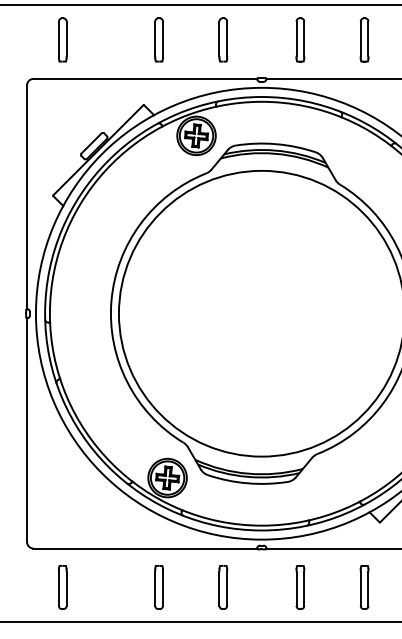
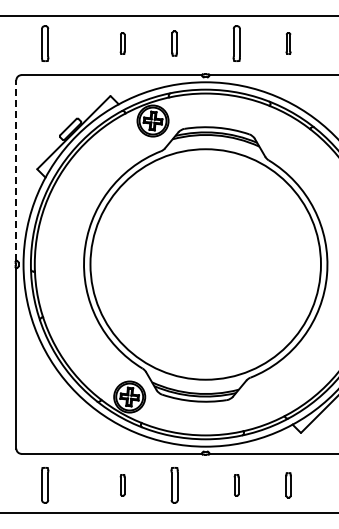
part: (158, 39) -> (122, 43), size x0.6
part: (223, 39) -> (174, 43), size x0.7
part: (364, 39) -> (288, 43), size x0.6
line: (27, 197) -> (16, 170), solid -> dashed
part: (158, 587) -> (122, 485), size x0.6
part: (299, 587) -> (236, 485), size x0.6
part: (364, 587) -> (288, 485), size x0.7

